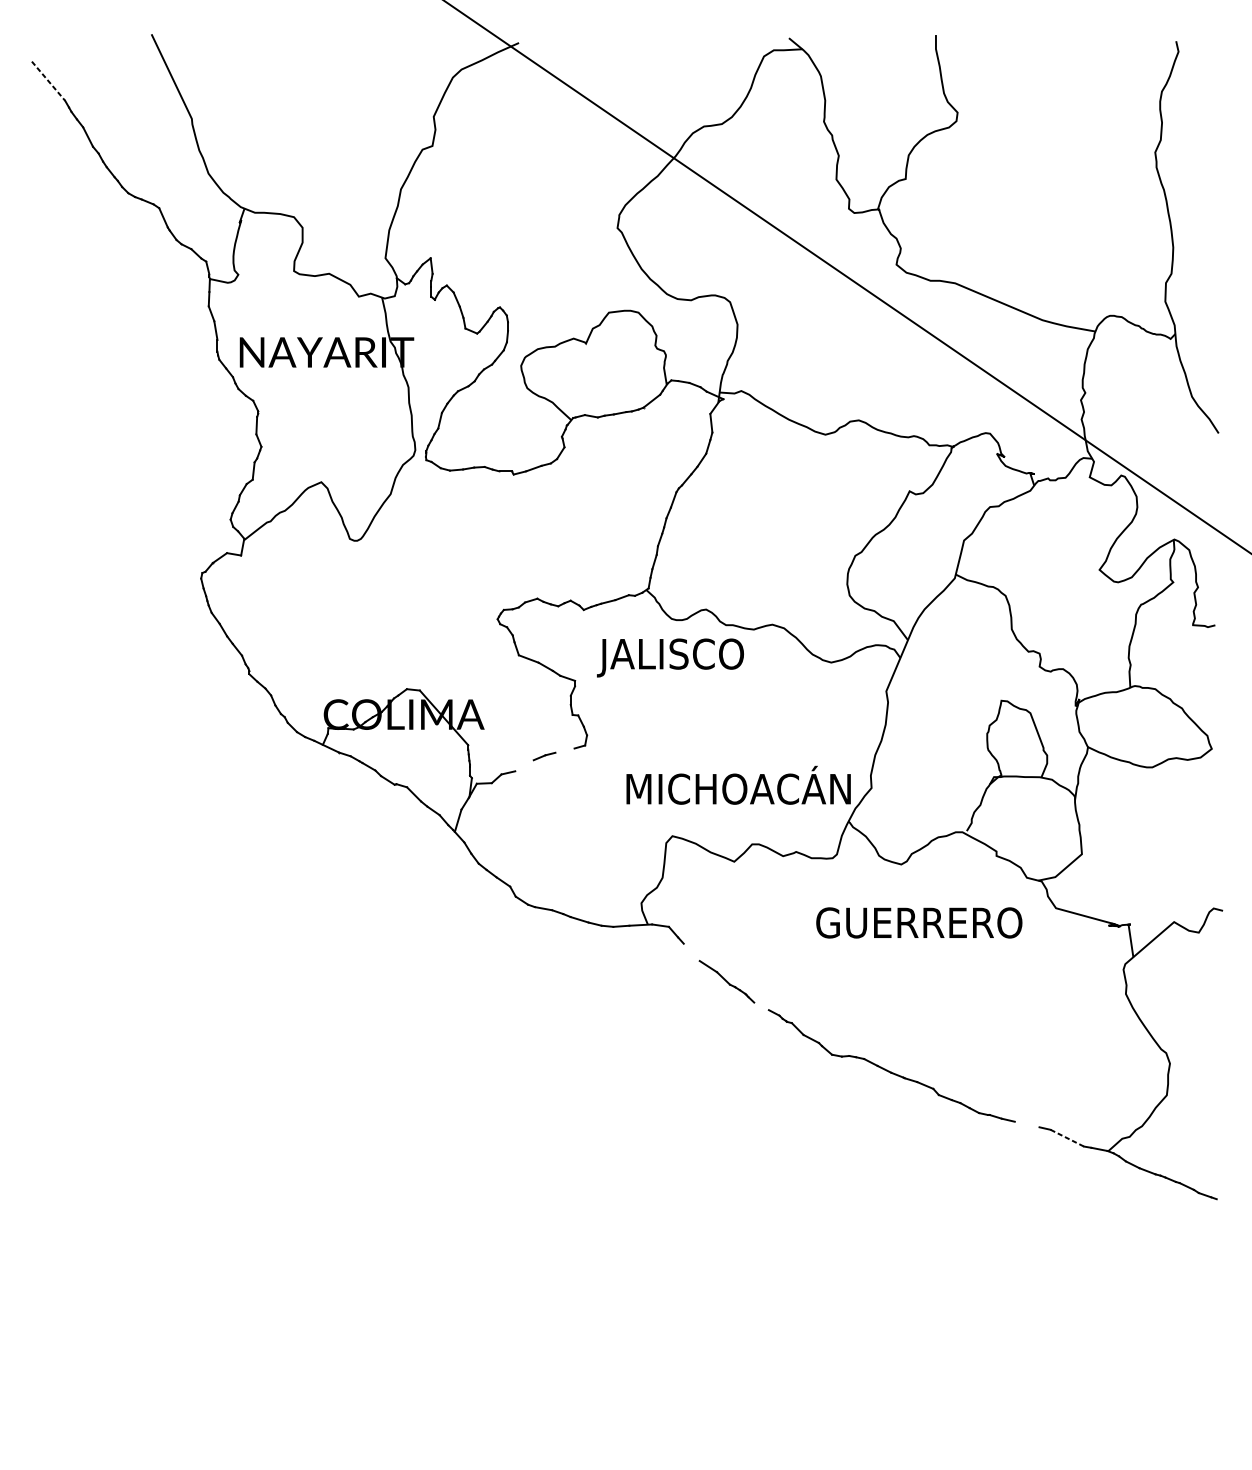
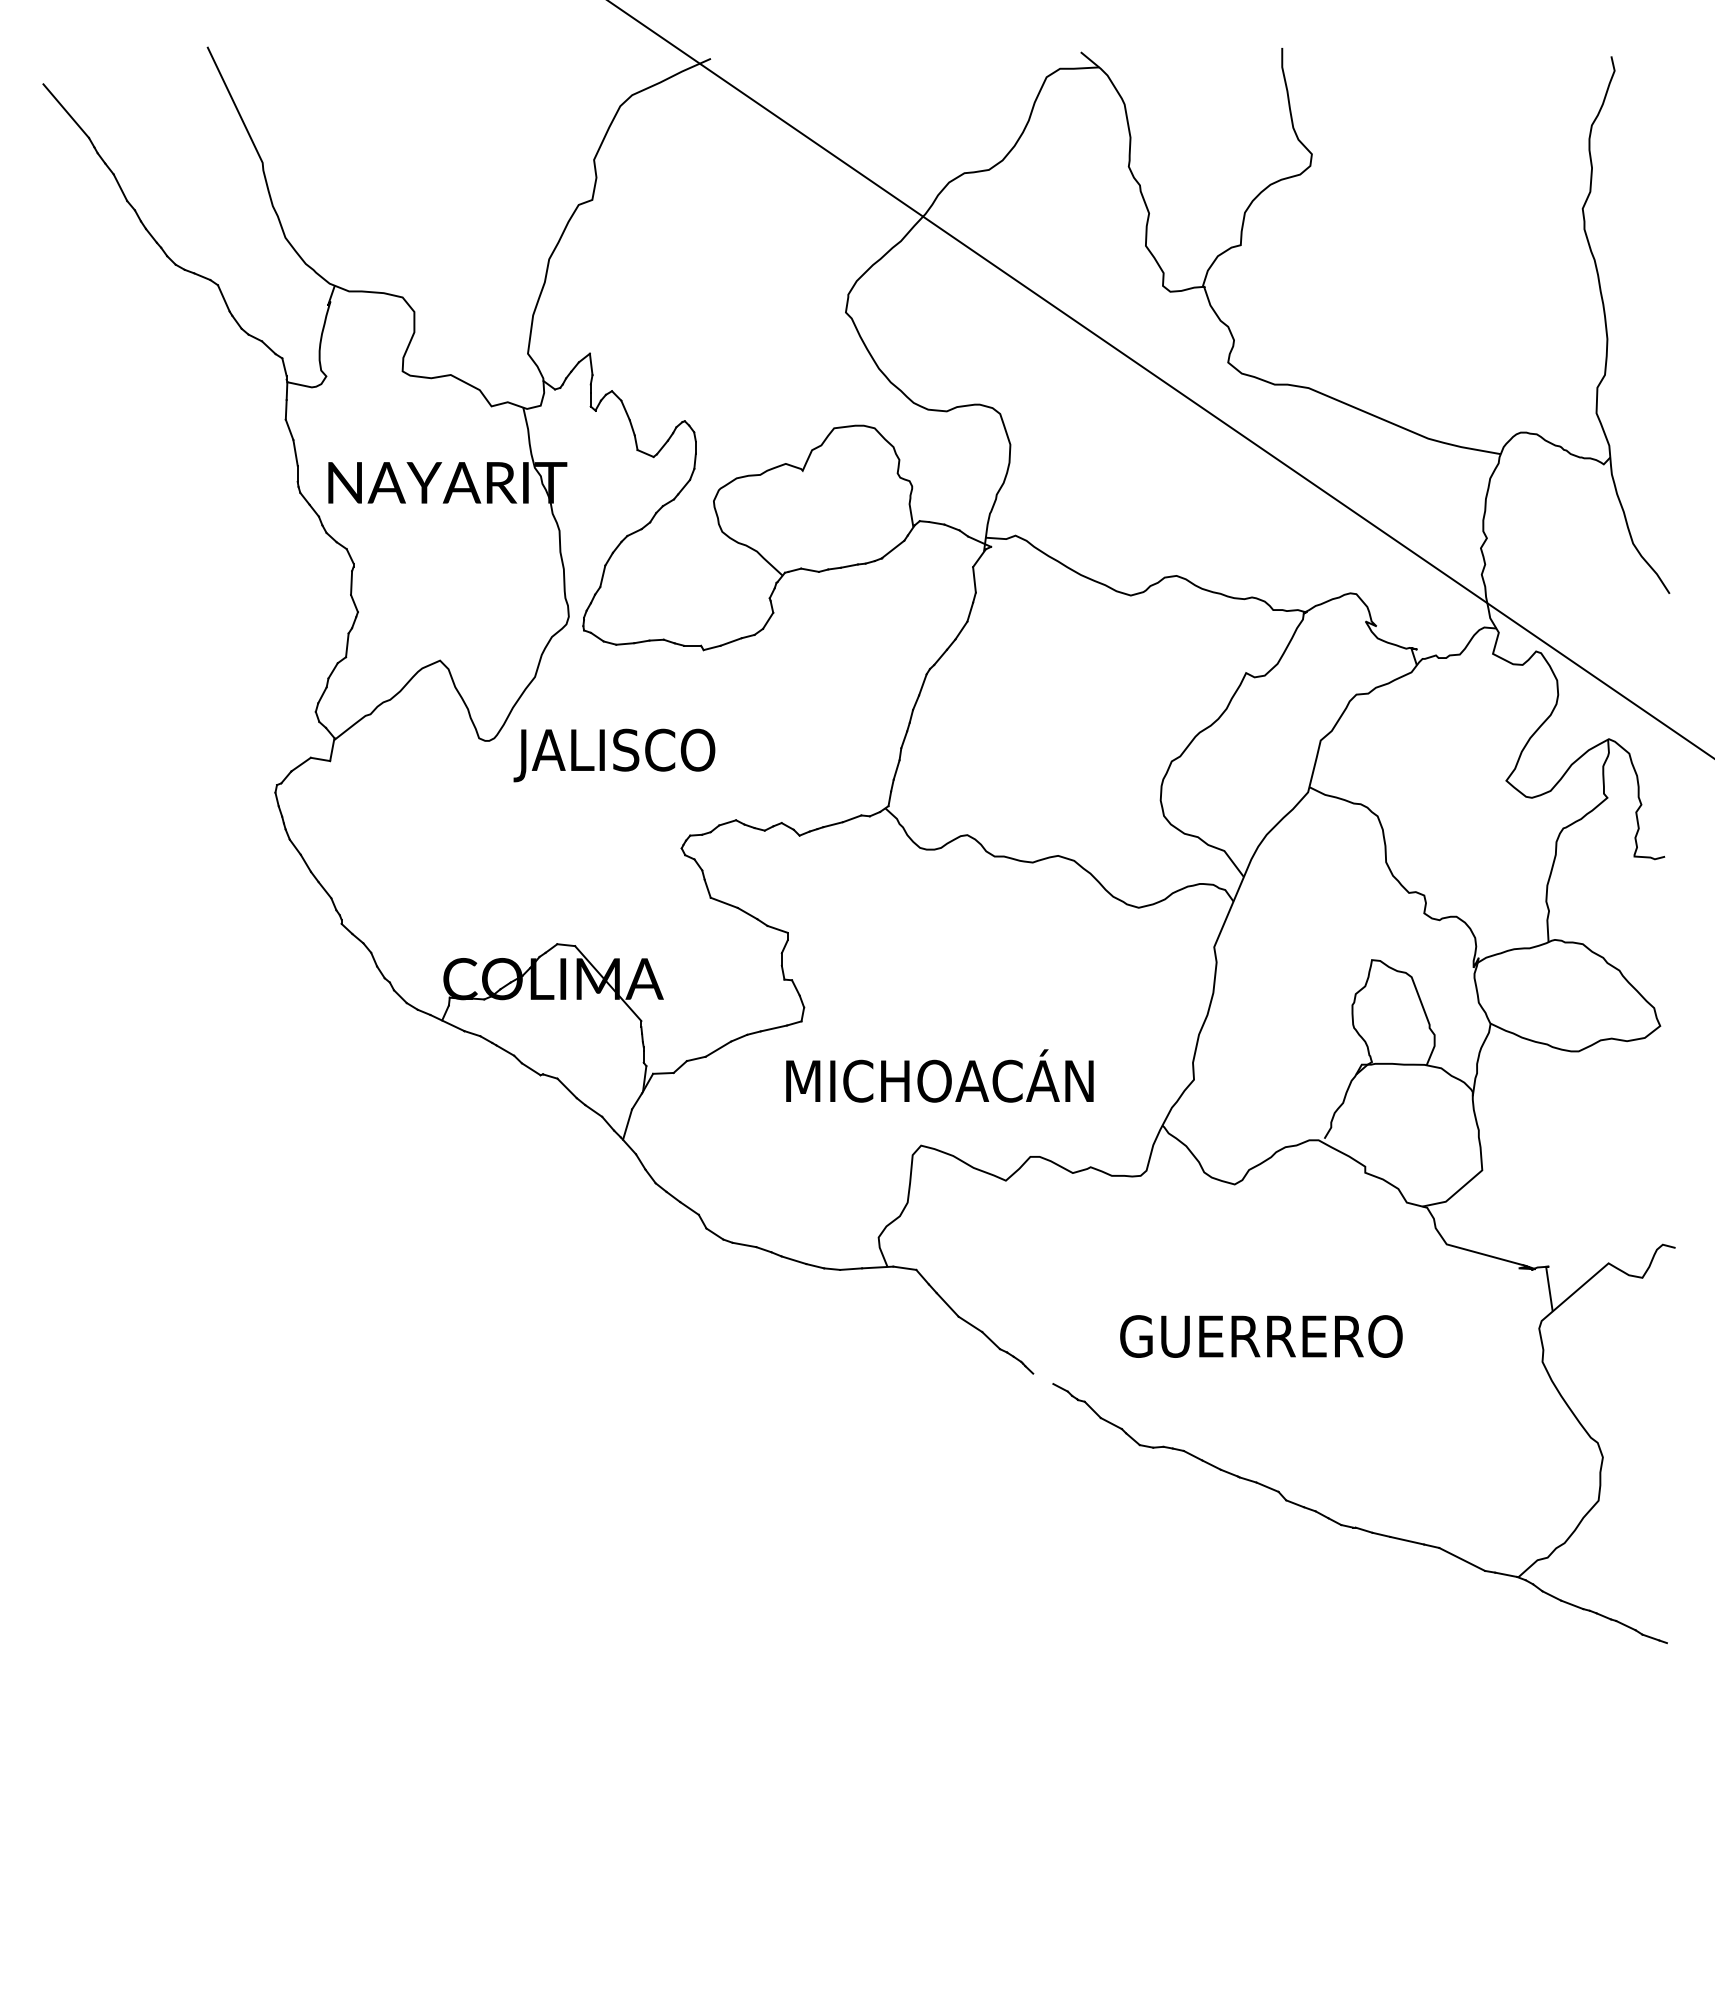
line: (48, 81) -> (66, 111), dashed -> solid
text: (670, 658) -> (614, 755), moved
line: (564, 750) -> (773, 1028), added
line: (524, 765) -> (718, 1048), added
text: (738, 784) -> (939, 1075), moved
text: (919, 922) -> (1261, 1336), moved
line: (691, 952) -> (947, 1304), added
line: (1027, 1124) -> (1407, 1540), added
line: (1067, 1138) -> (1462, 1559), dashed -> solid

